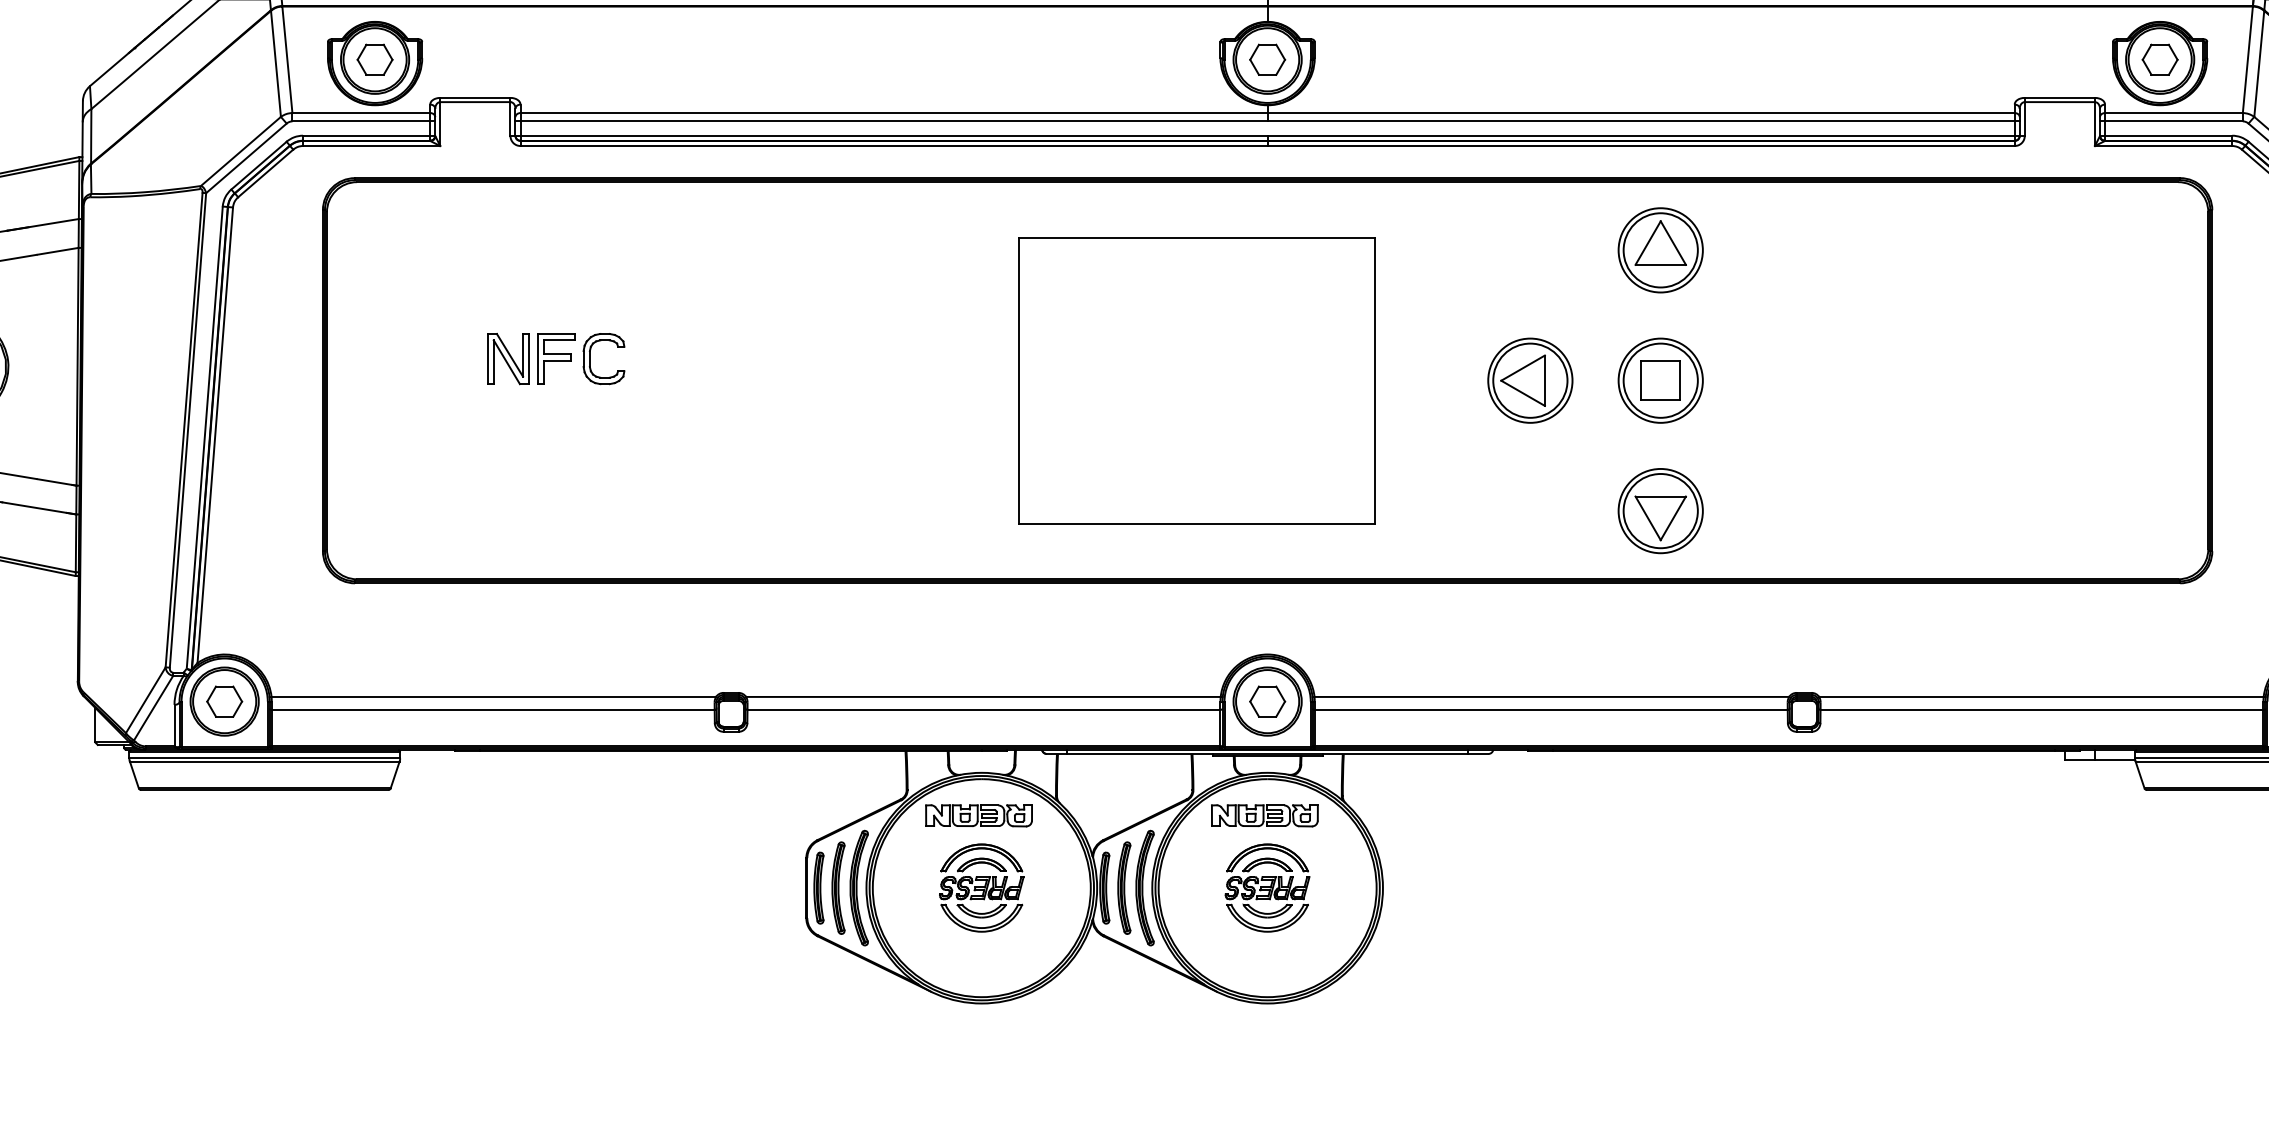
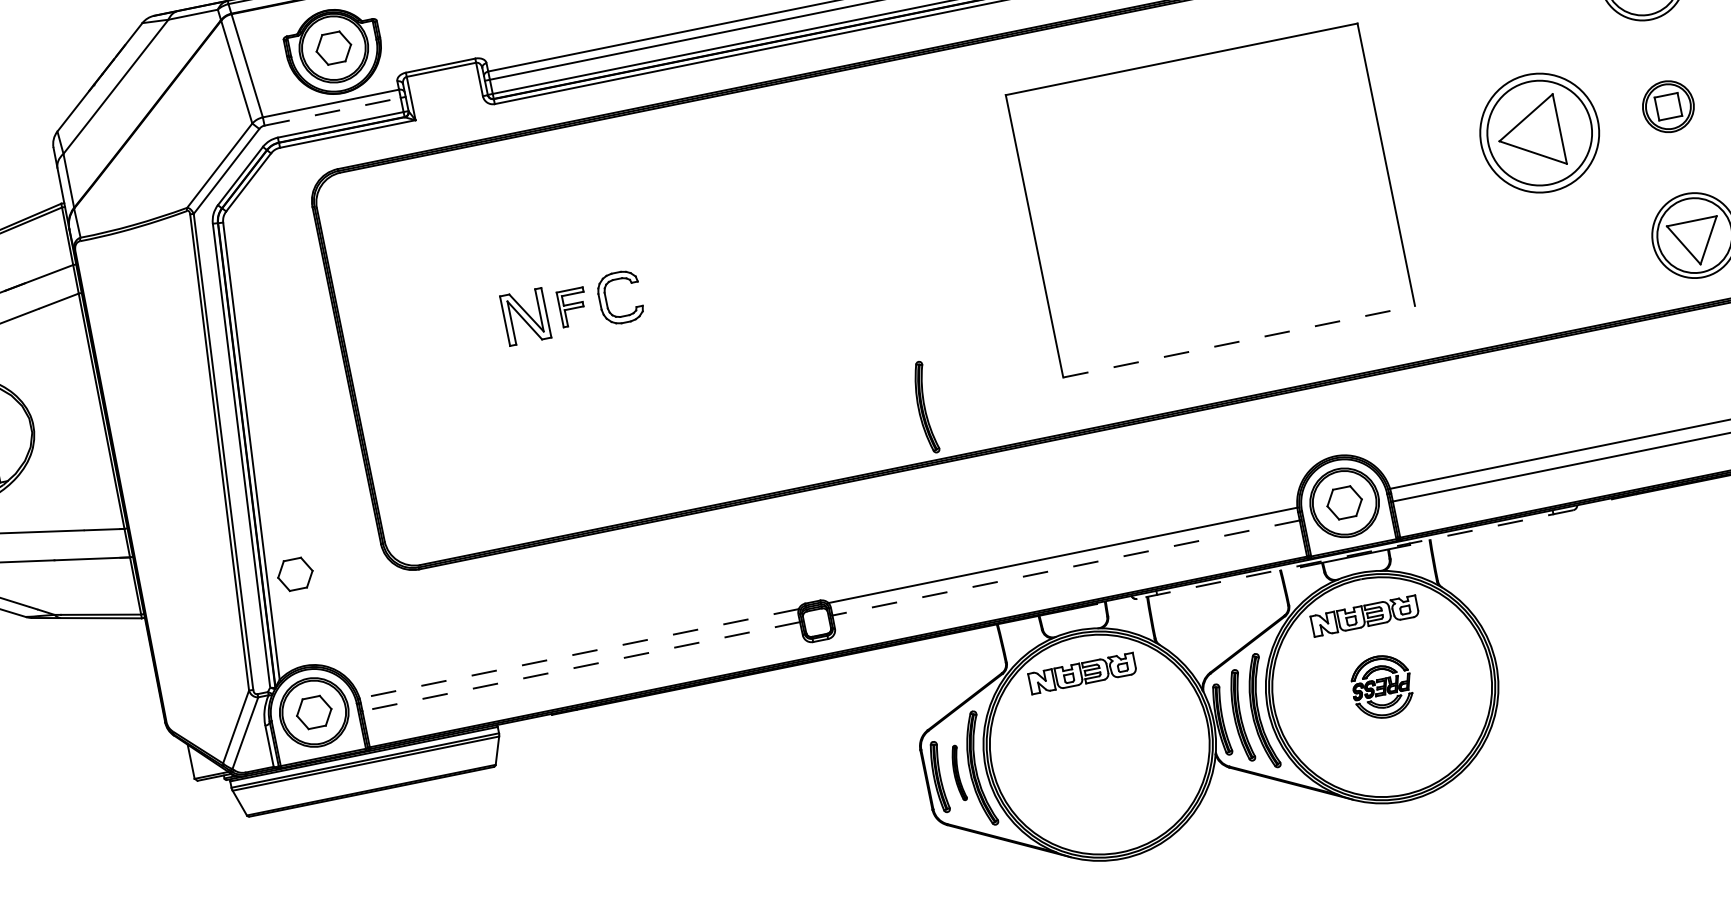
line: (361, 121) -> (332, 111), solid -> dashed
part: (556, 358) -> (573, 306), size x0.7
part: (1530, 380) -> (1539, 132), size x1.4
part: (1660, 380) -> (1668, 106), size x0.6
line: (1197, 524) -> (1239, 341), solid -> dashed
part: (878, 525) -> (924, 407), added
part: (233, 563) -> (295, 574), added
line: (493, 696) -> (578, 653), solid -> dashed
line: (492, 709) -> (580, 666), solid -> dashed
line: (983, 709) -> (1065, 567), solid -> dashed
line: (1267, 754) -> (1355, 555), solid -> dashed
part: (838, 887) -> (958, 772), size x0.6
part: (981, 887) -> (1099, 744), removed
part: (1267, 887) -> (1381, 686), size x0.7

